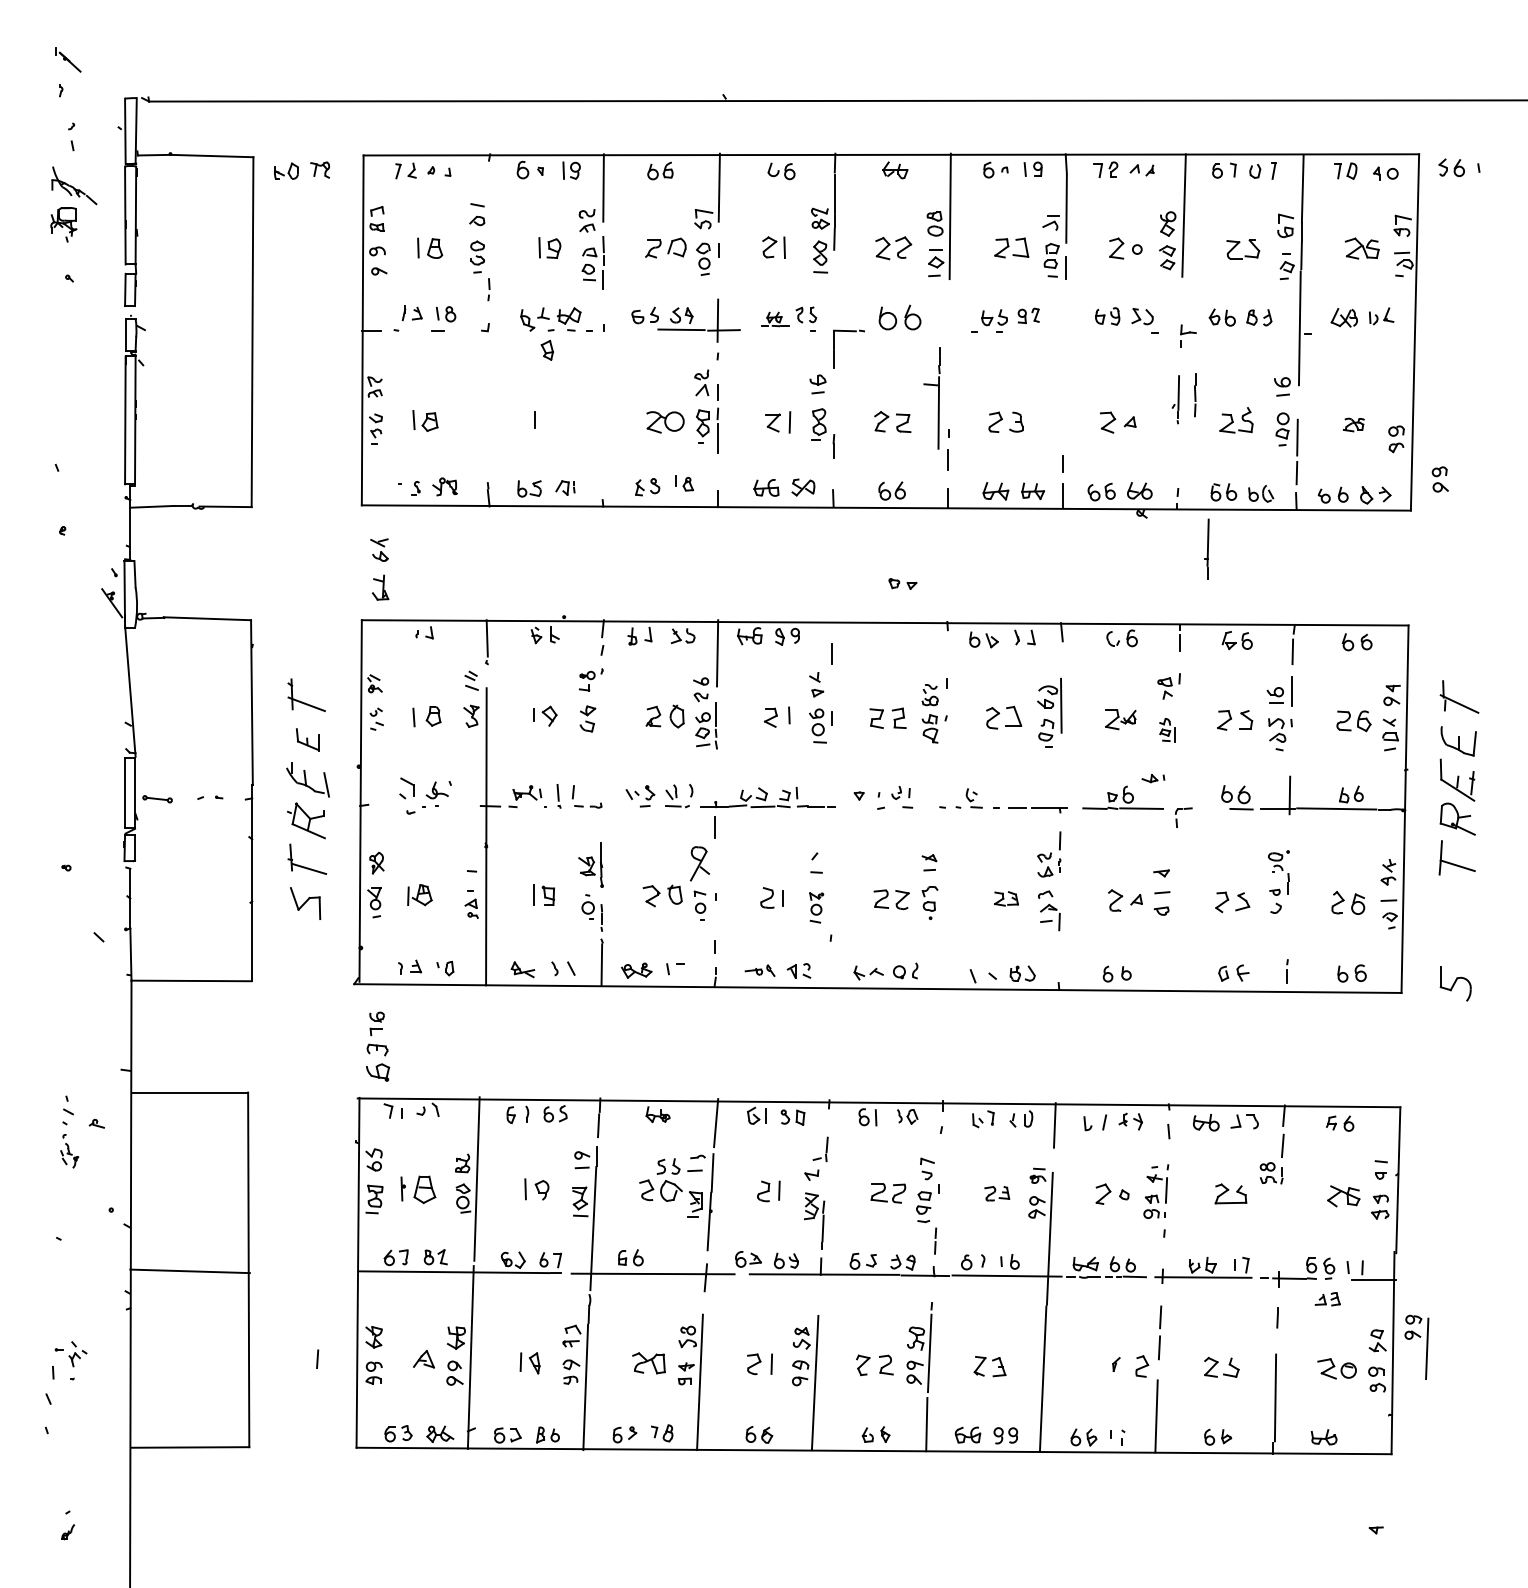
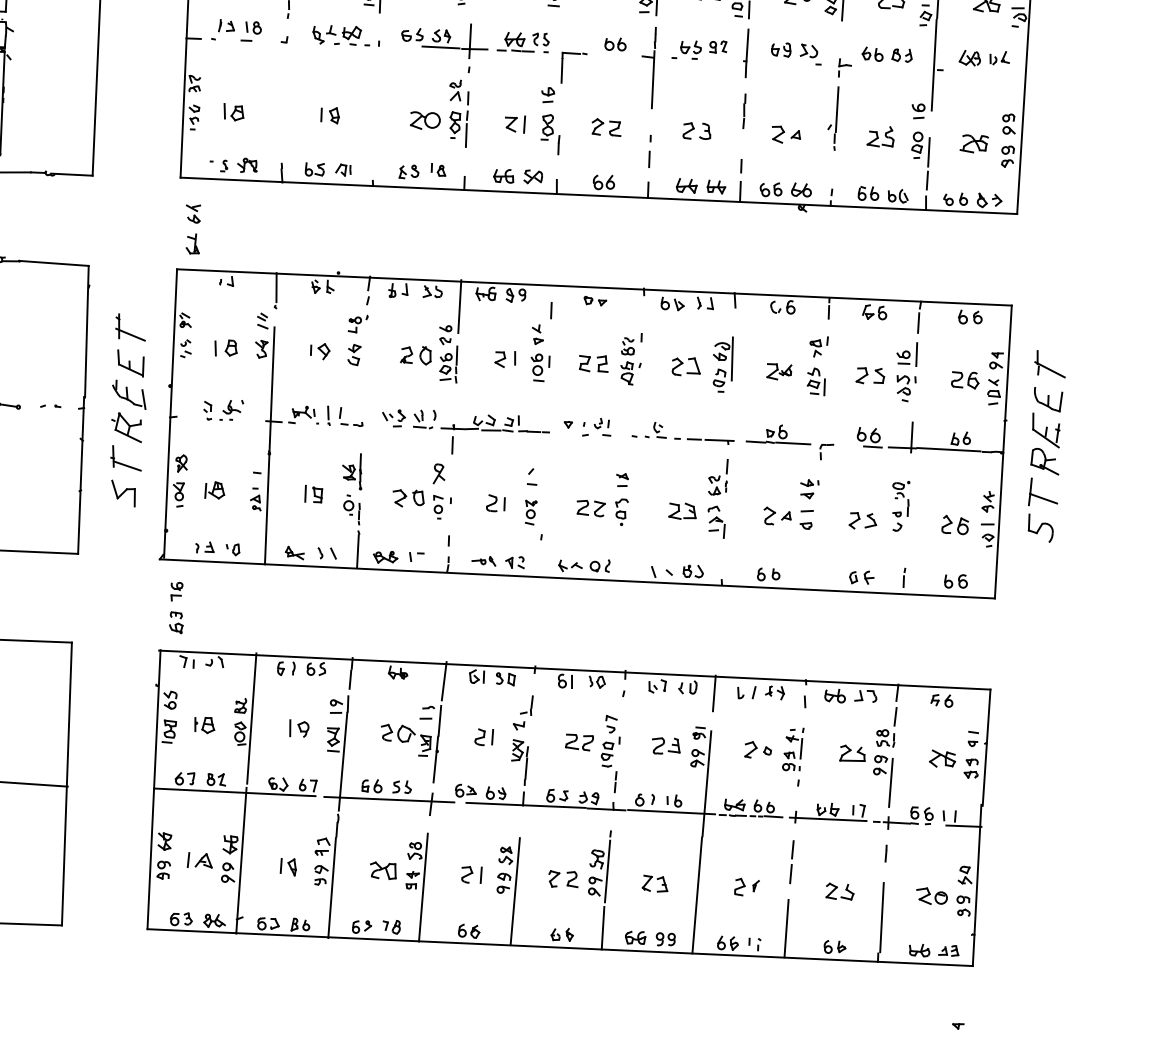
part: (899, 317) -> (615, 44), size x0.62
part: (775, 319) -> (516, 42), size x1.67
part: (546, 349) -> (333, 114), moved
line: (1195, 395) -> (744, 111), moved
part: (938, 398) -> (653, 68), moved
part: (1175, 399) -> (832, 118), size x1.67
part: (1353, 424) -> (974, 143), size x1.67
part: (1439, 479) -> (1008, 124), moved
part: (1206, 548) -> (745, 52), moved
part: (902, 583) -> (594, 300), moved
part: (1167, 730) -> (816, 381), size x1.43
part: (307, 739) -> (130, 362), size x1.43
part: (1153, 778) -> (810, 483), moved
part: (406, 795) -> (207, 410), size x0.62
part: (699, 863) -> (438, 473), size x0.71
part: (1006, 898) -> (682, 511), size x1.43
part: (1455, 983) -> (1040, 527), moved
part: (377, 1062) -> (176, 622), size x0.71
part: (668, 1166) -> (402, 787), moved
part: (418, 1189) -> (204, 725), size x0.71
part: (997, 1193) -> (666, 746), size x1.43
part: (1327, 1299) -> (948, 950), moved
part: (1411, 1339) -> (878, 774), moved
line: (317, 1358) -> (188, 859), moved
part: (1142, 1366) -> (740, 887), moved

